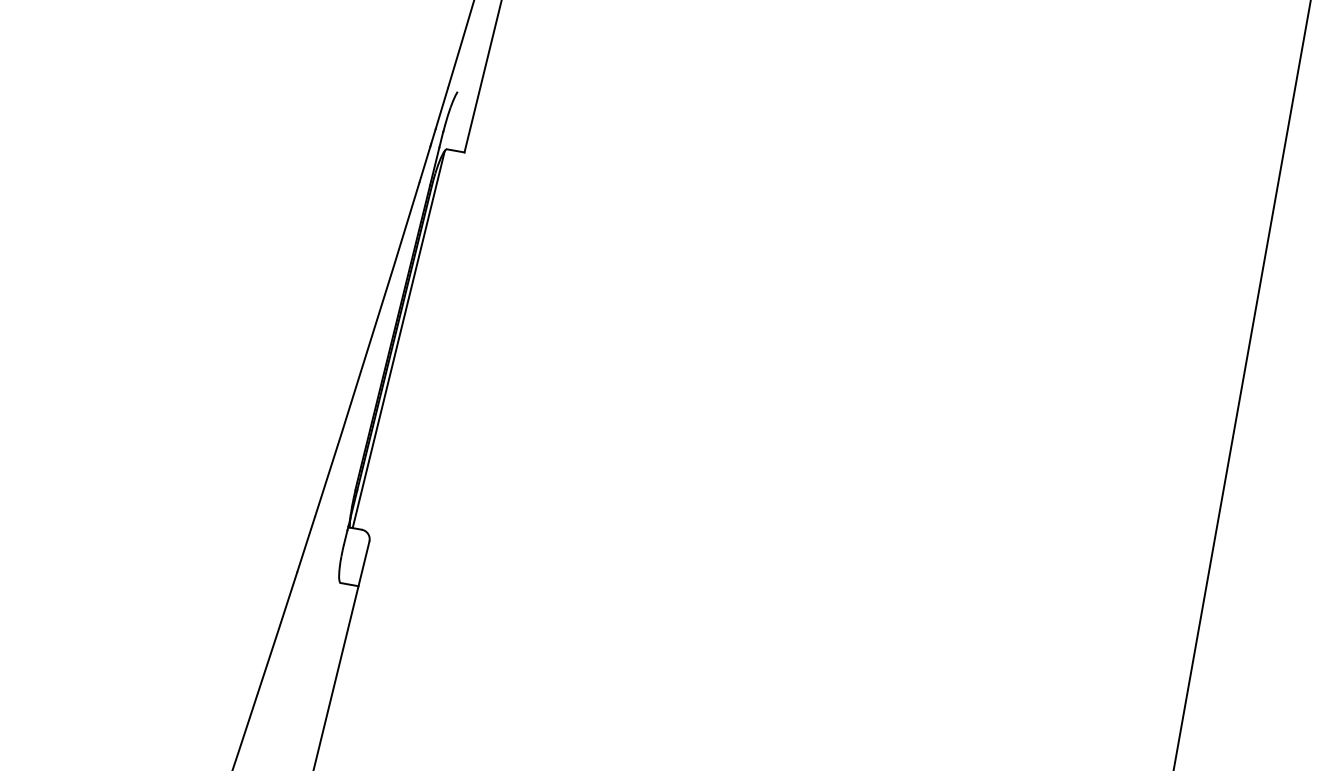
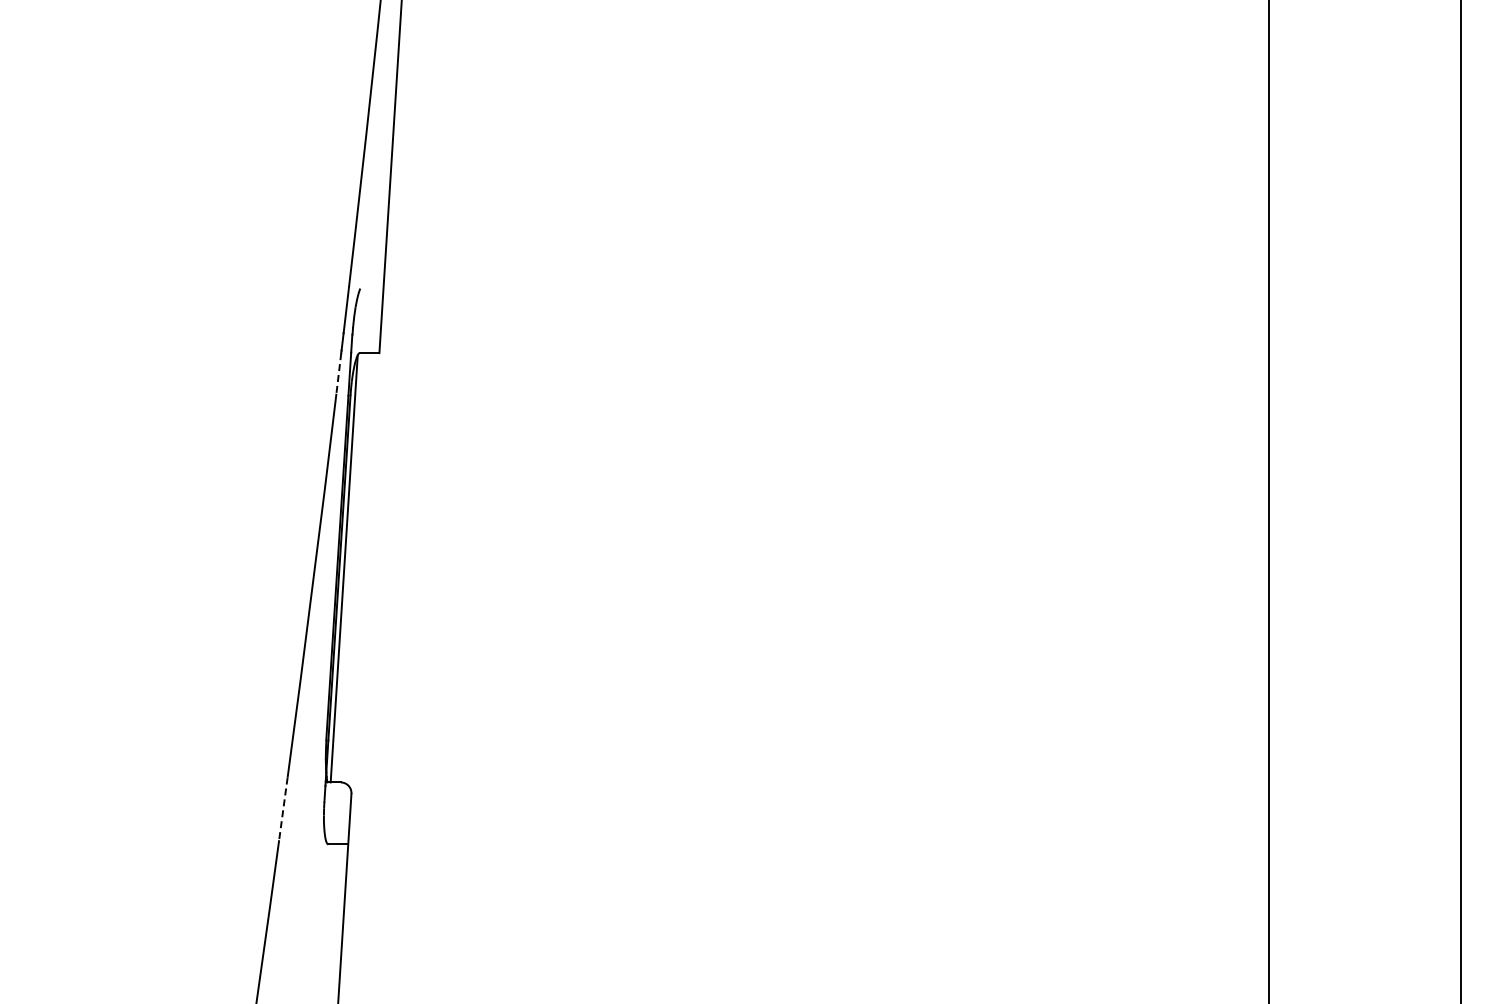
line: (424, 164) -> (338, 373), solid -> dashed
line: (306, 543) -> (283, 808), solid -> dashed

